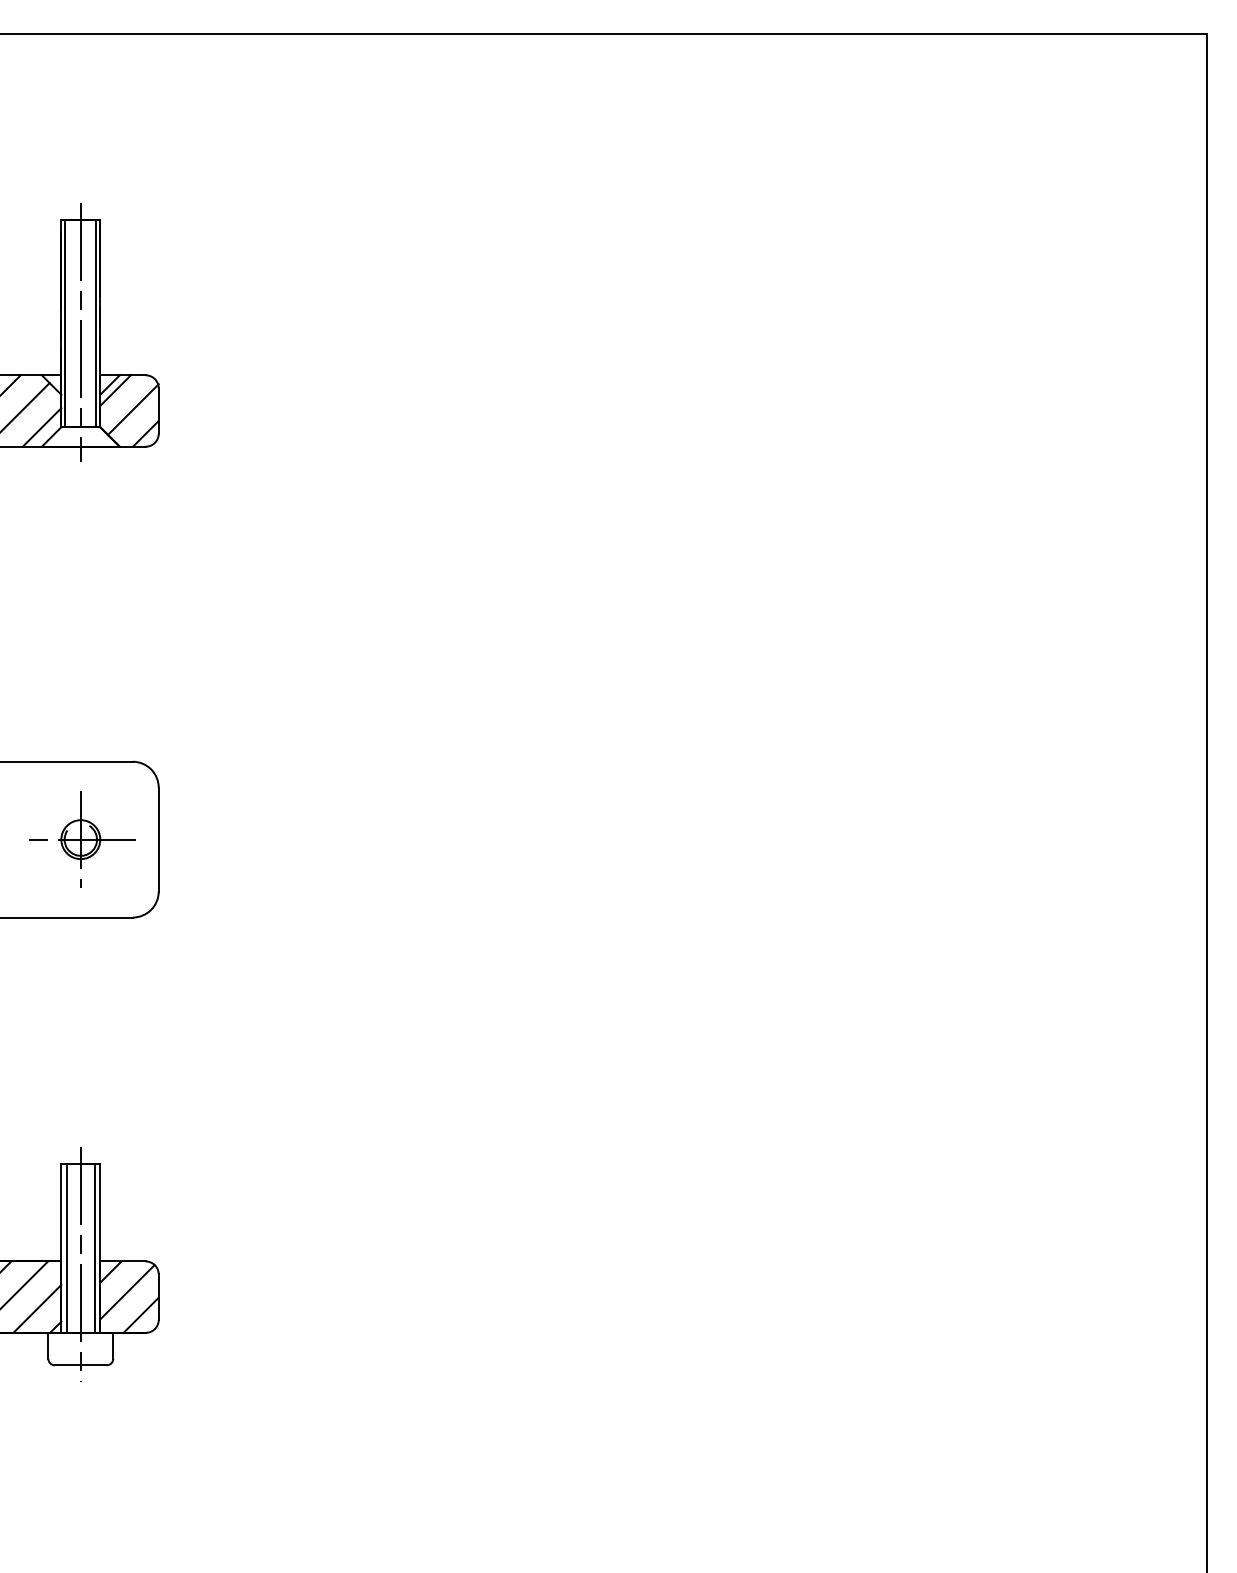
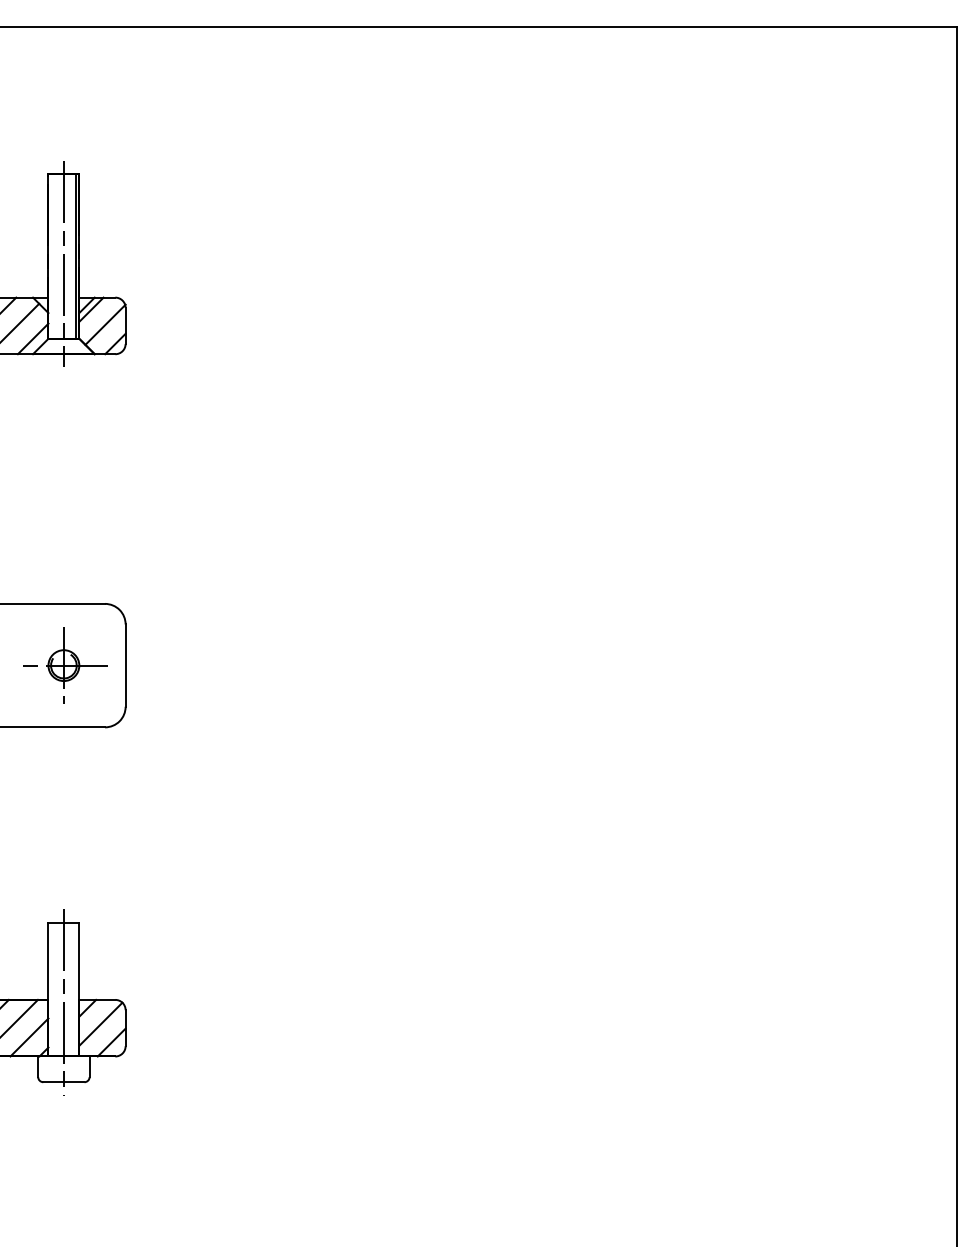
line: (65, 323) -> (51, 256), removed
line: (66, 1248) -> (52, 989), removed
line: (95, 1248) -> (75, 989), removed

